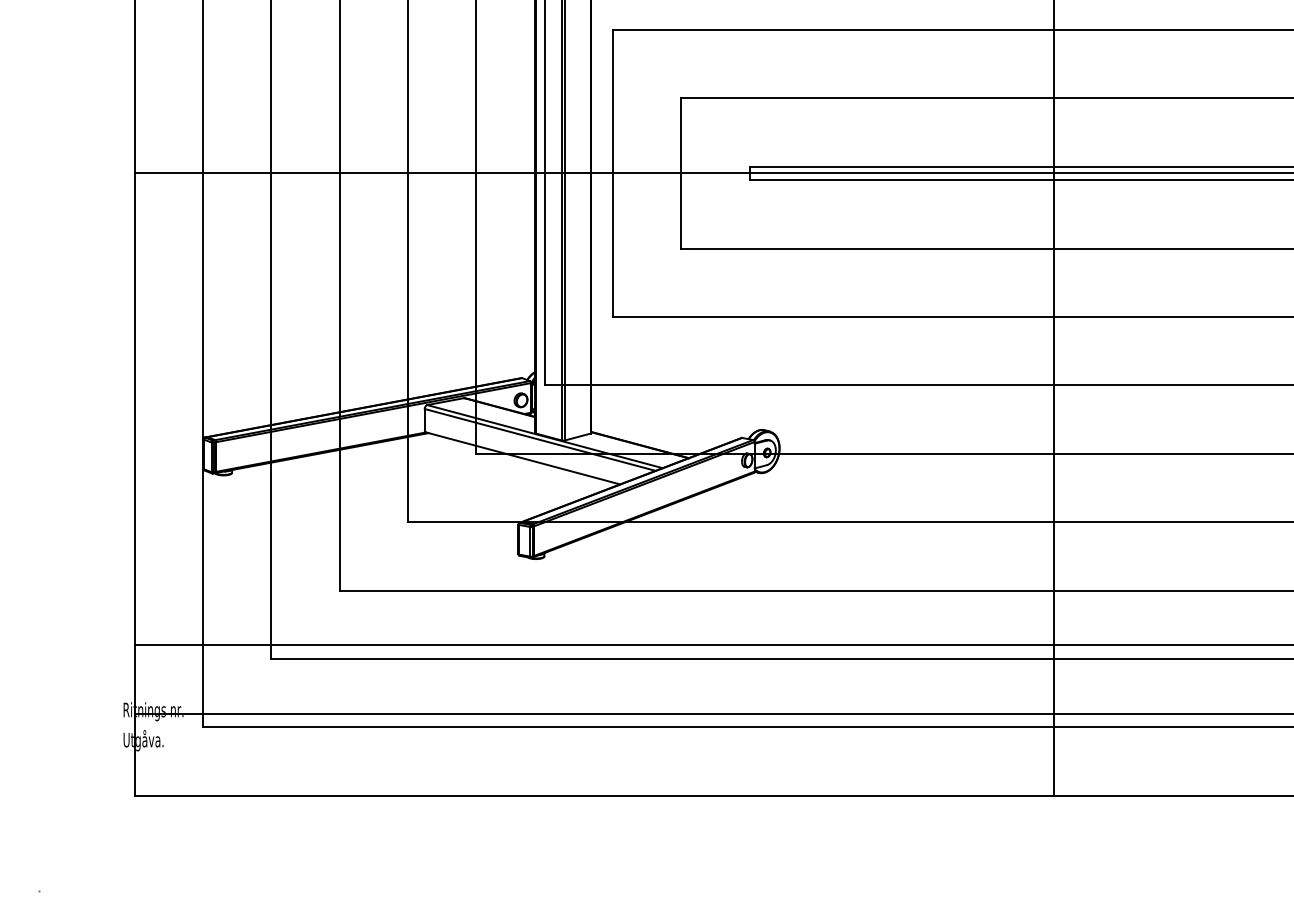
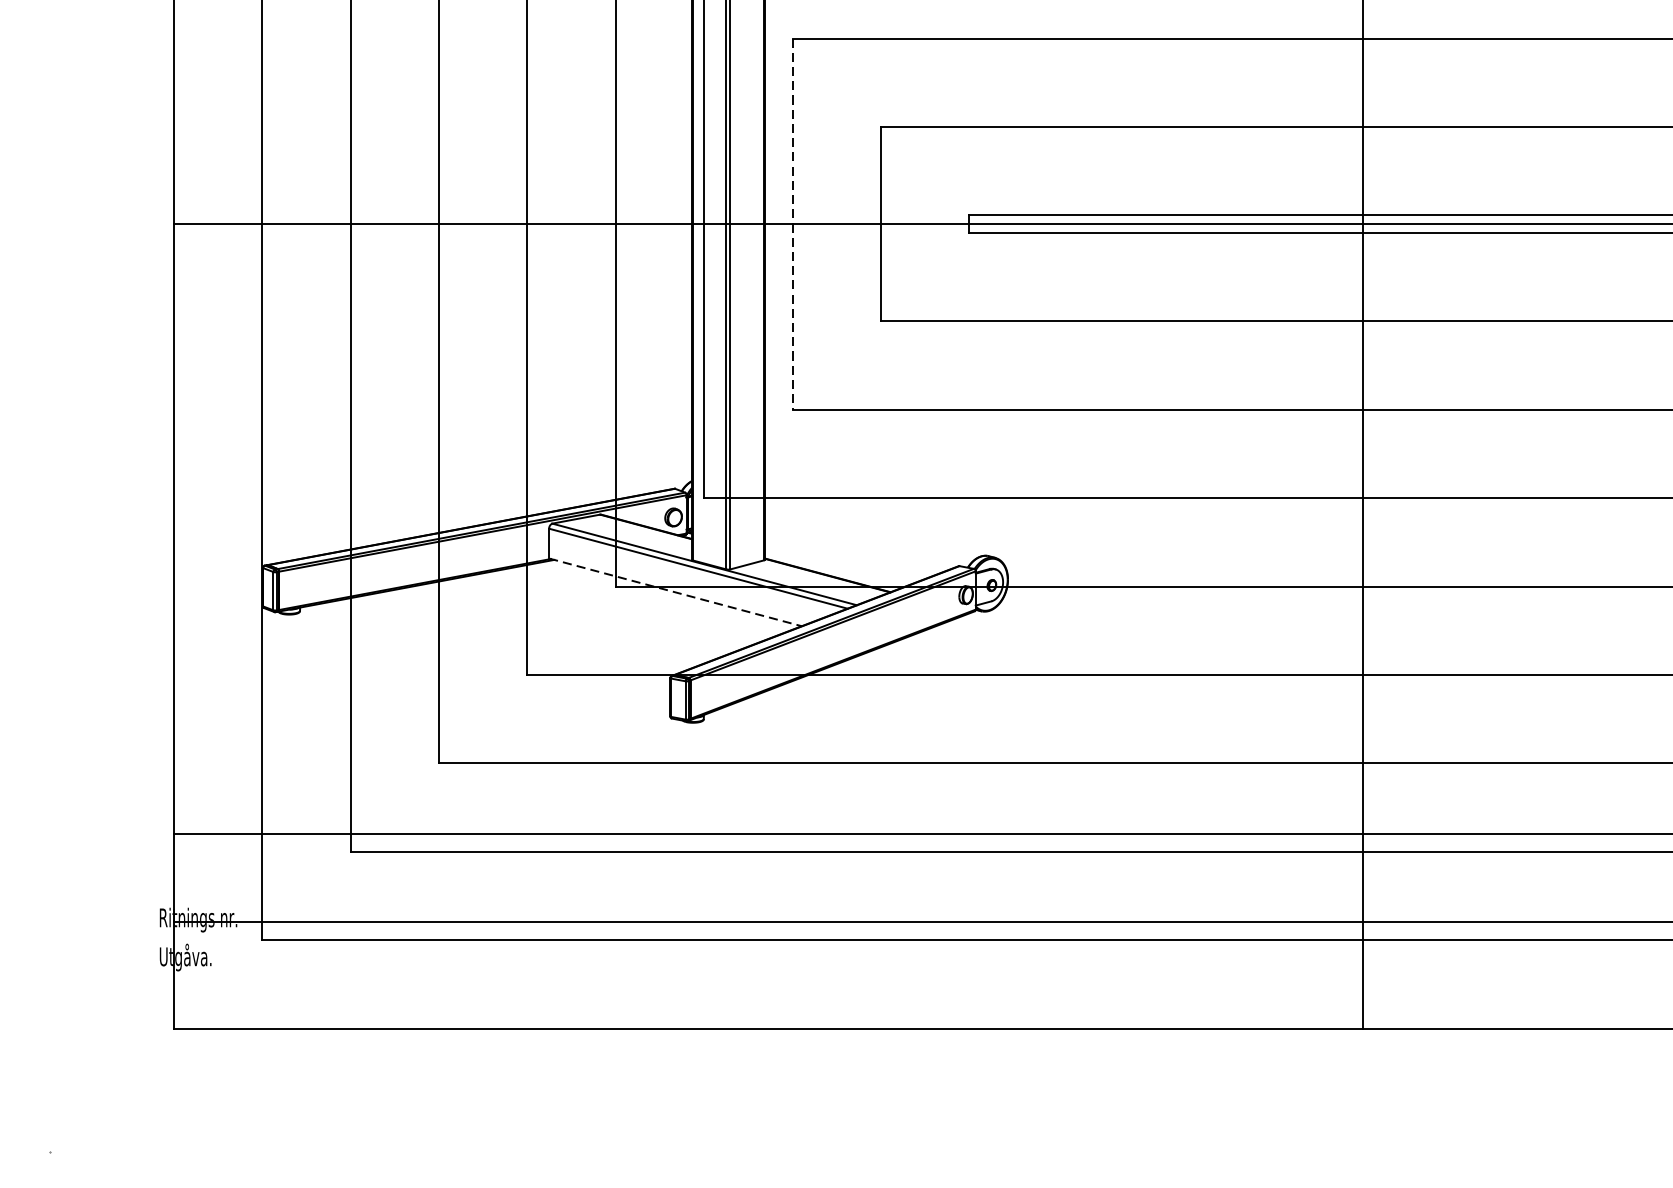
line: (613, 173) -> (793, 224), solid -> dashed
line: (522, 458) -> (675, 592), solid -> dashed

